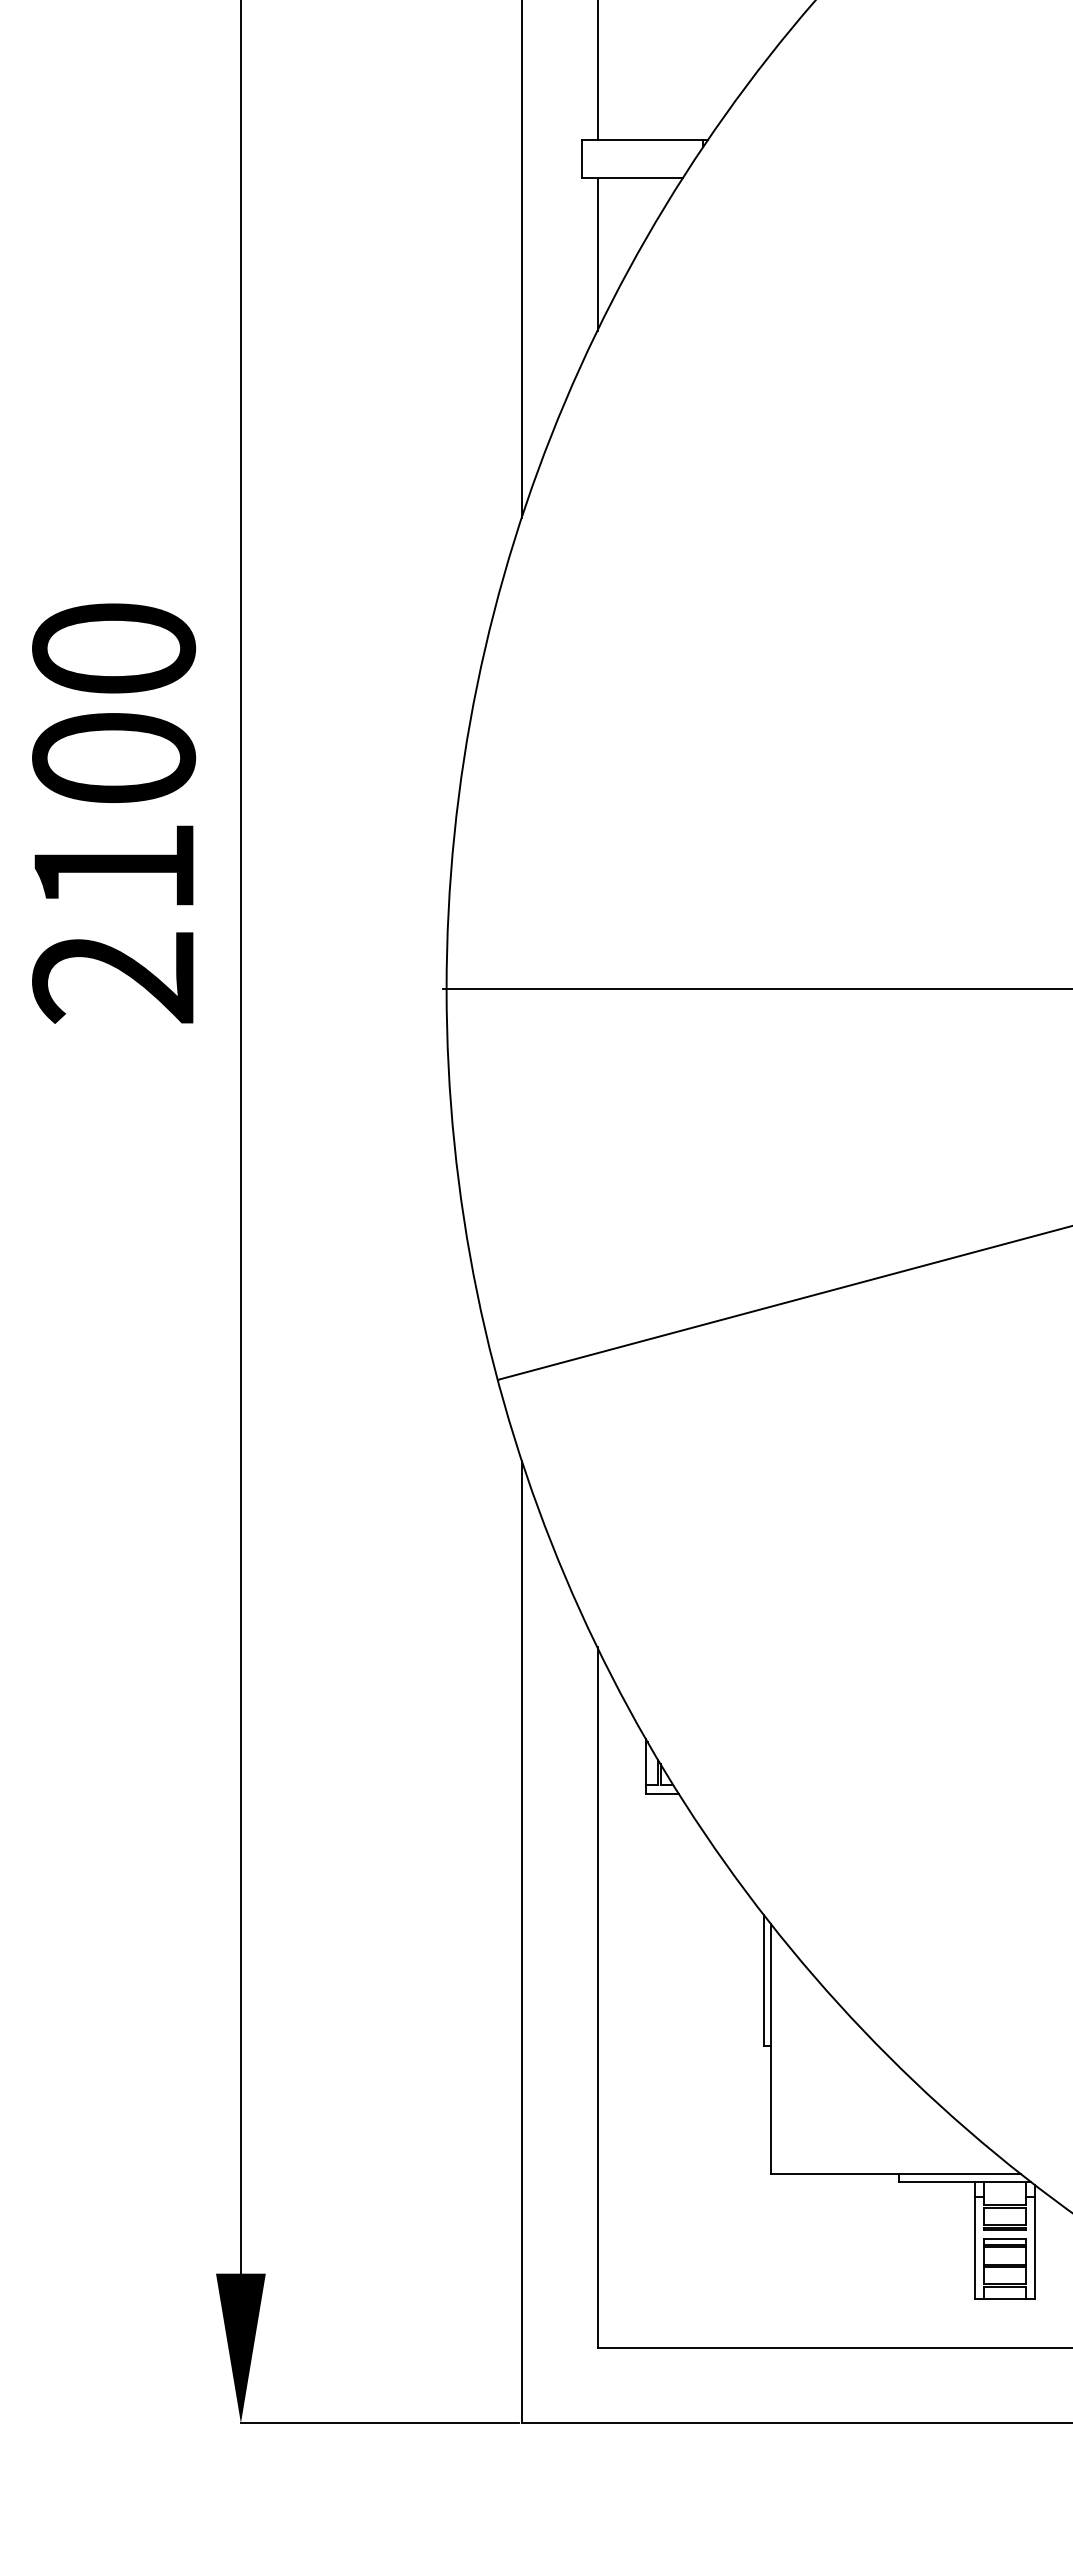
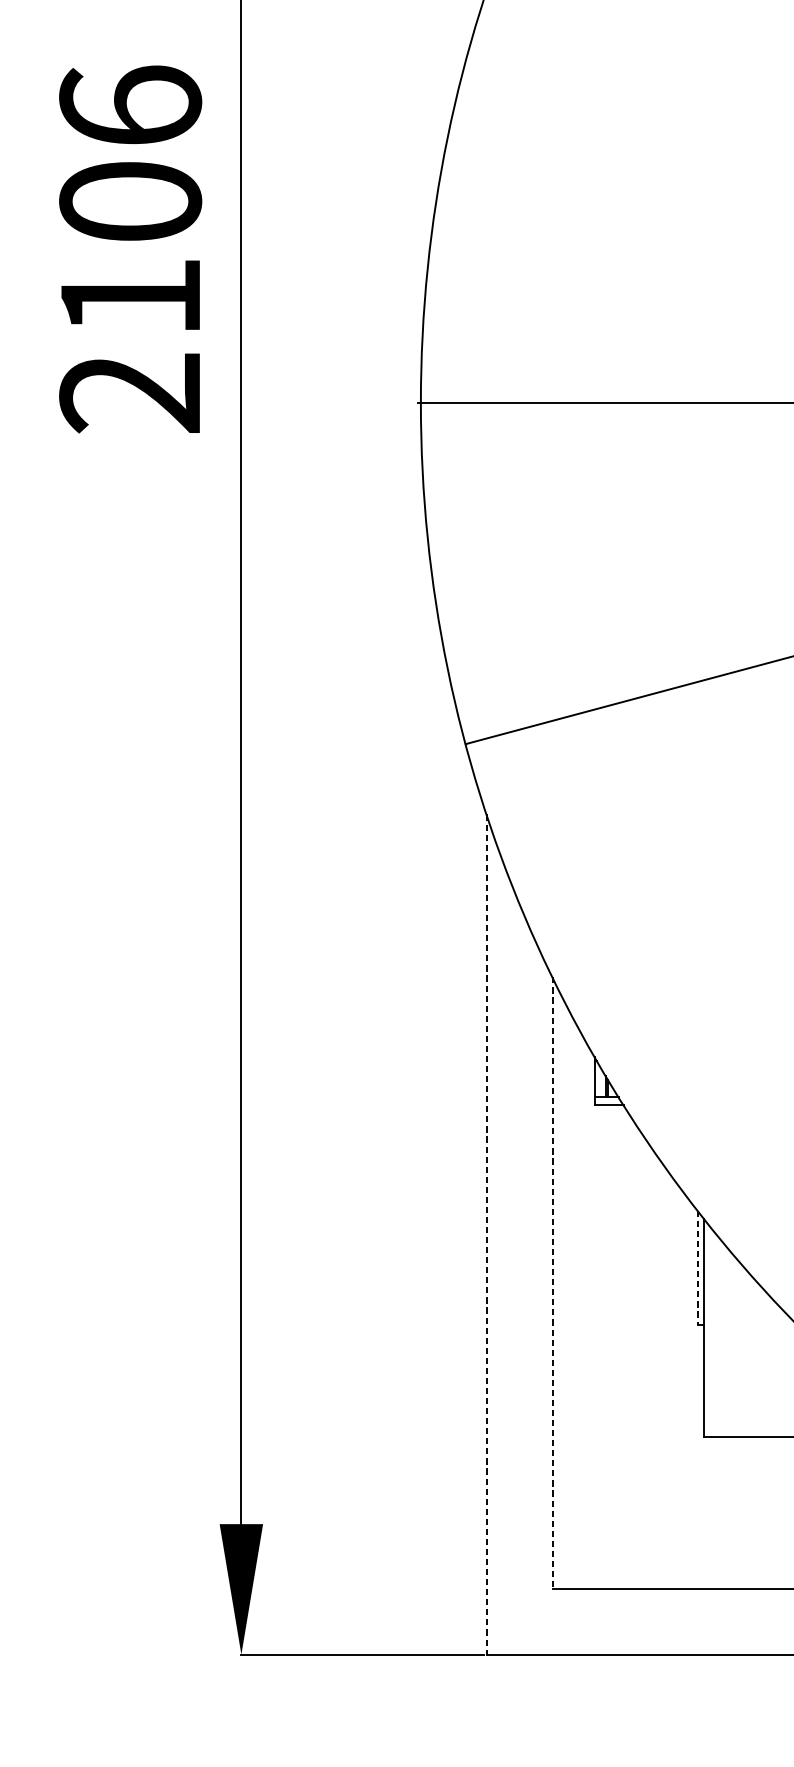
text: (114, 647) -> (131, 104), 2100 -> 2106
line: (522, 1942) -> (487, 1235), solid -> dashed
line: (763, 1980) -> (697, 1268), solid -> dashed
line: (597, 1997) -> (552, 1283), solid -> dashed

